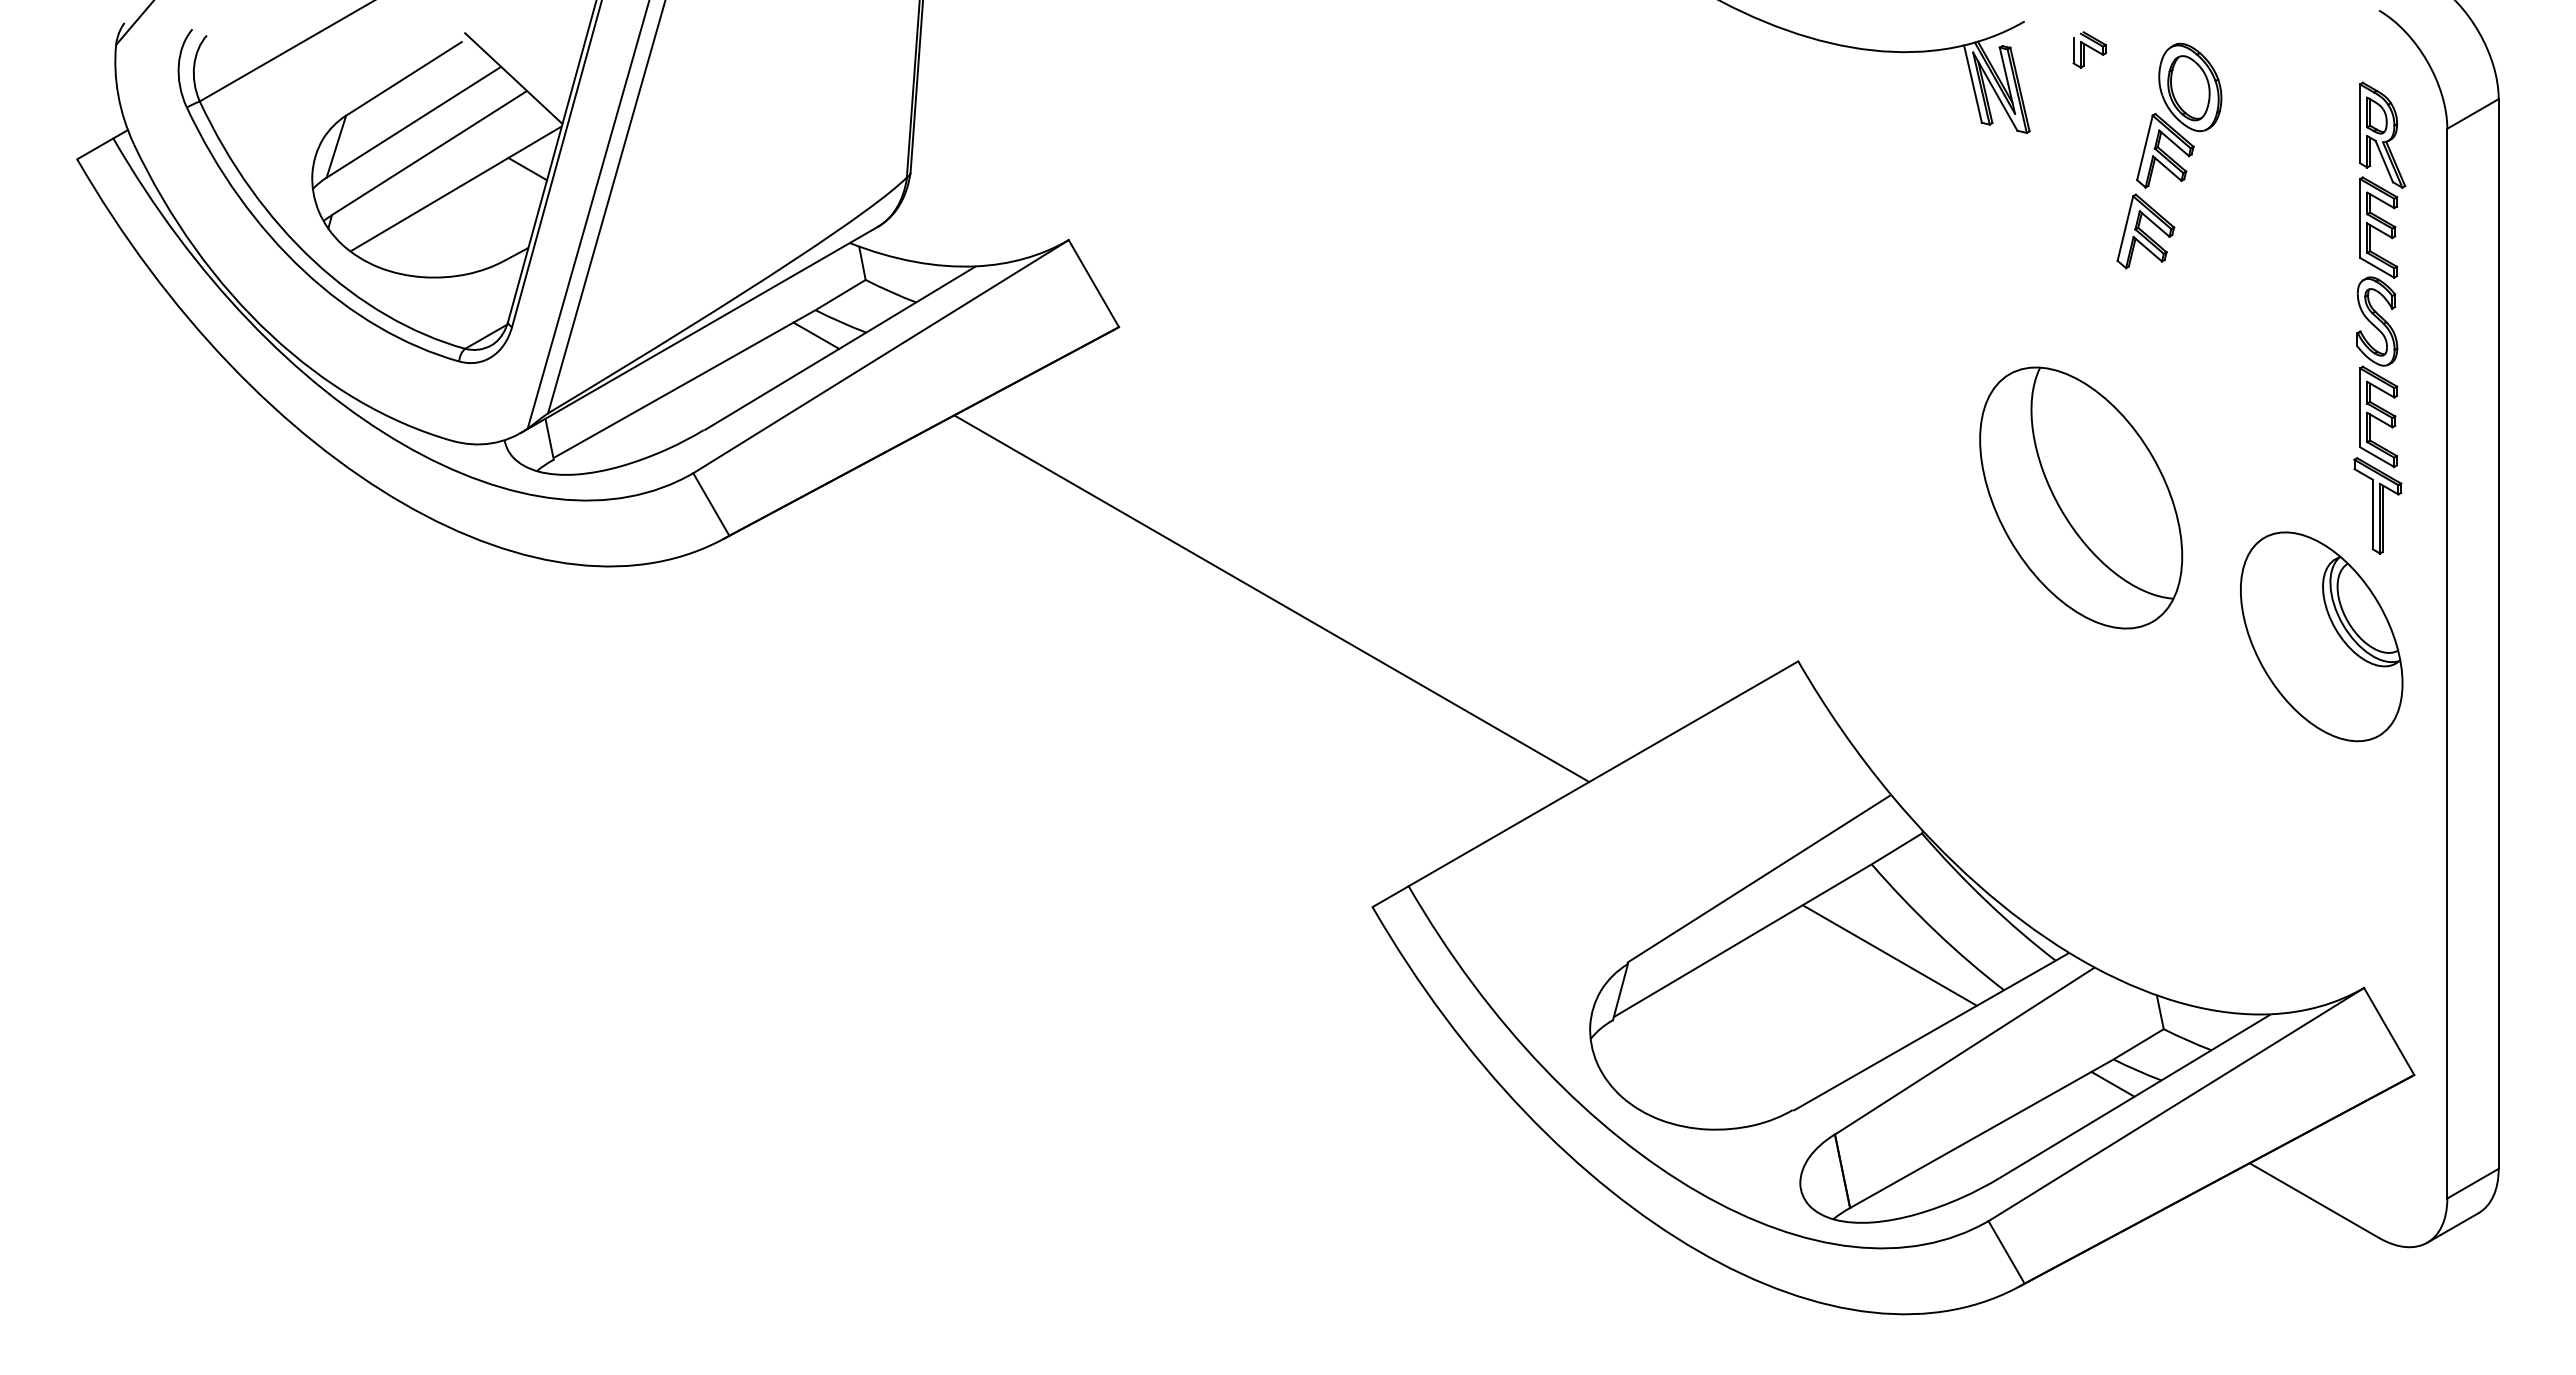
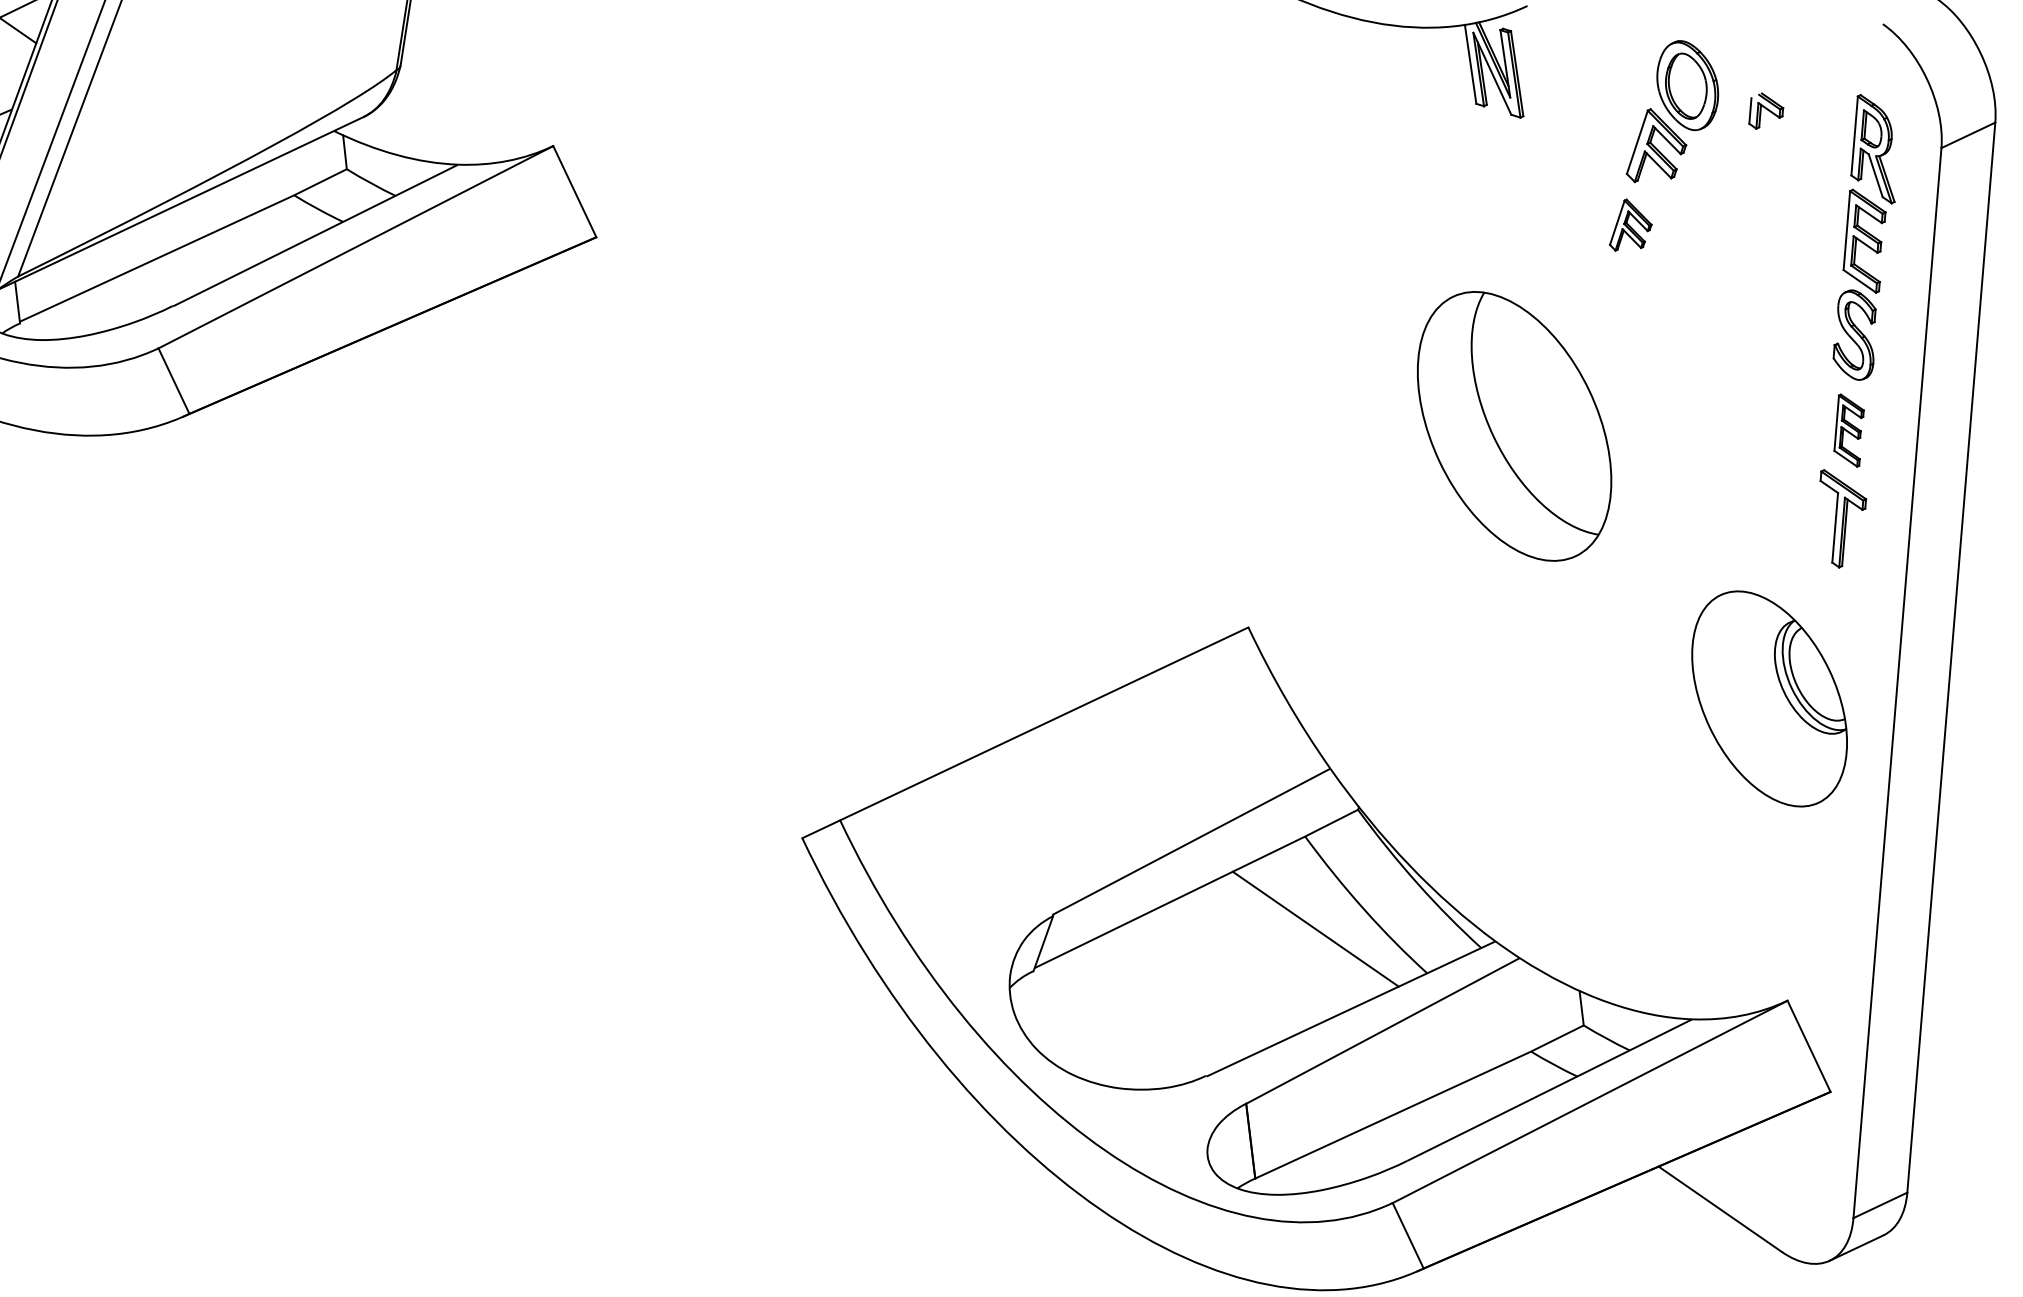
part: (2089, 49) -> (1766, 111), moved
part: (2145, 231) -> (1631, 225), size x0.7
line: (816, 335) -> (293, 220), removed
part: (2378, 416) -> (1848, 430), size x0.7
part: (2081, 497) -> (1514, 425), moved
line: (1271, 598) -> (726, 521), removed
part: (2321, 636) -> (1769, 698), moved
line: (2112, 1083) -> (1528, 1075), removed

